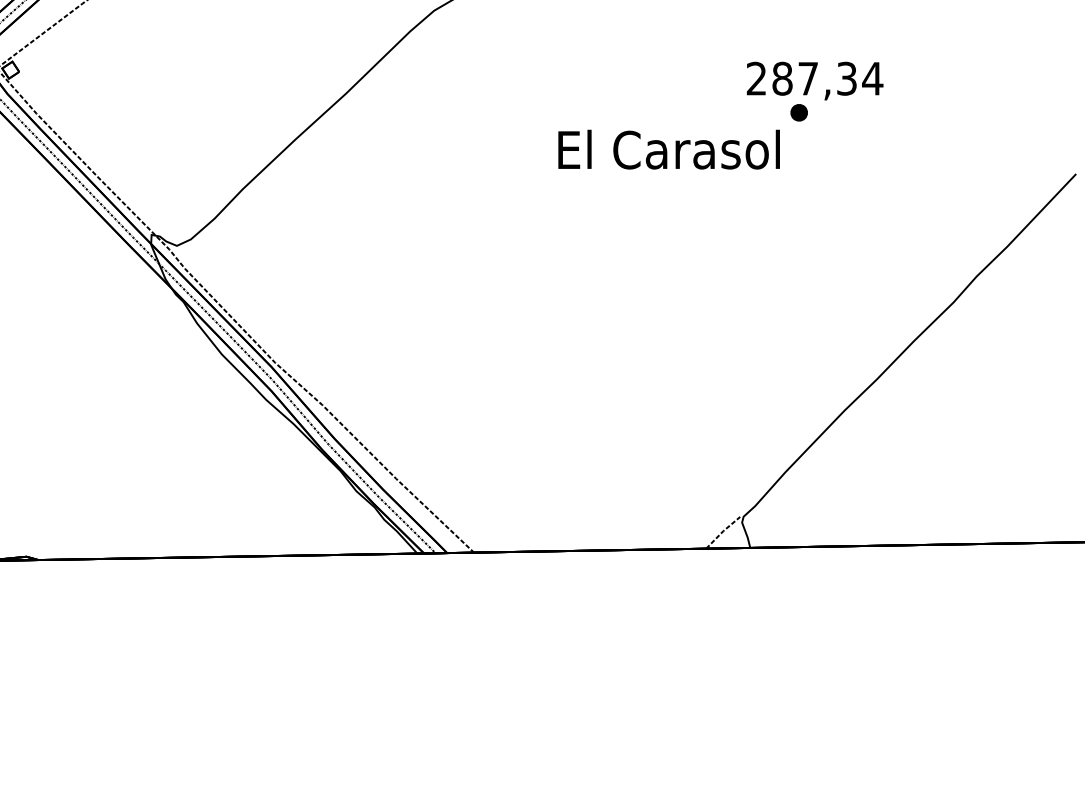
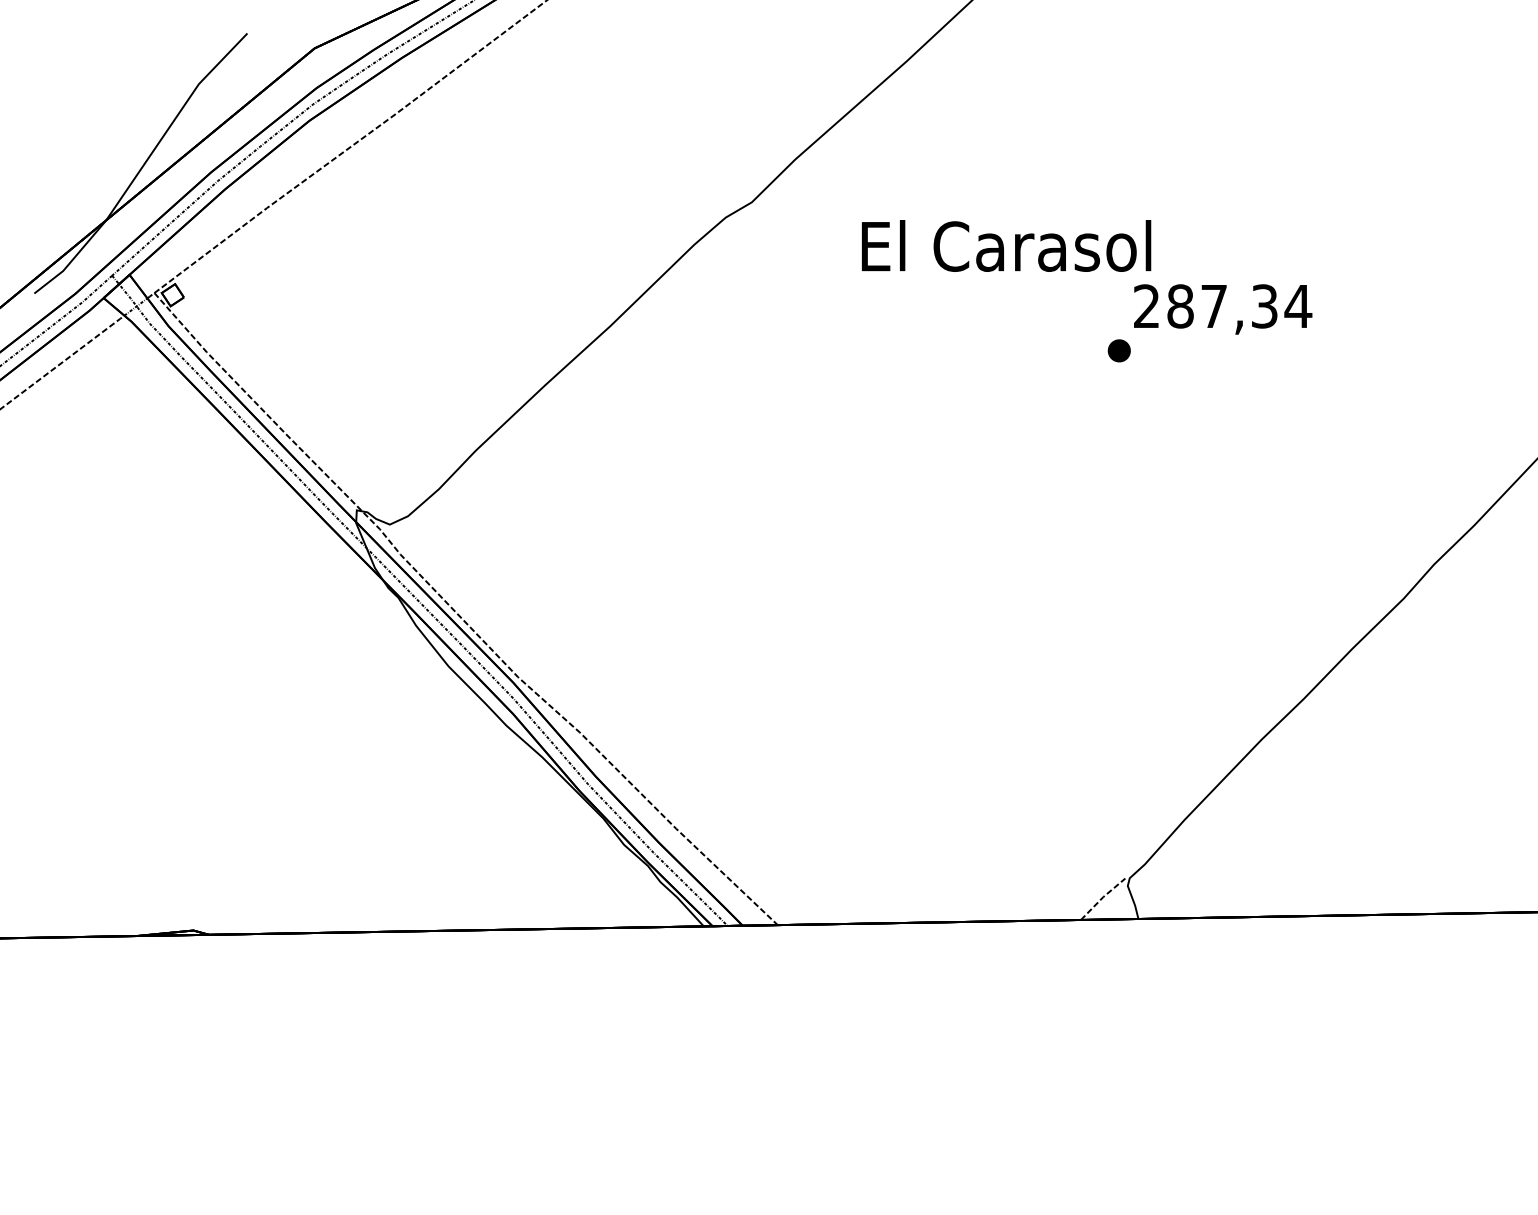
part: (798, 112) -> (1118, 350), moved
text: (669, 149) -> (1006, 245), moved

